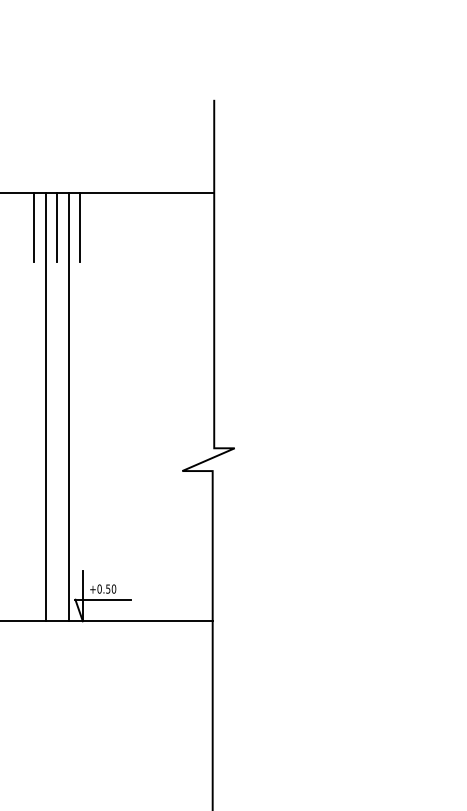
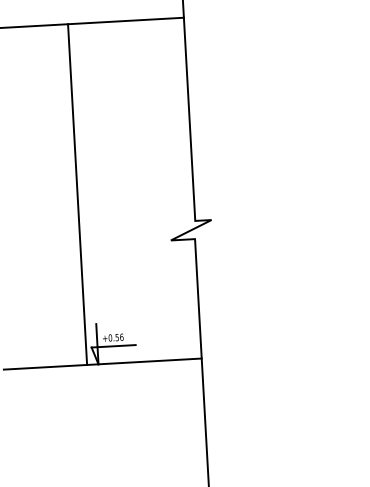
line: (34, 227) -> (42, 53), removed
line: (57, 227) -> (60, 52), removed
line: (79, 227) -> (78, 51), removed
line: (45, 406) -> (59, 195), removed
text: (114, 588) -> (122, 336), +0.50 -> +0.56

